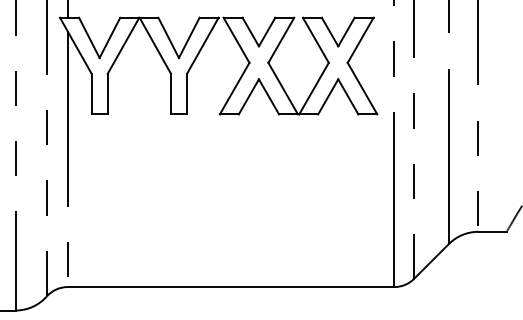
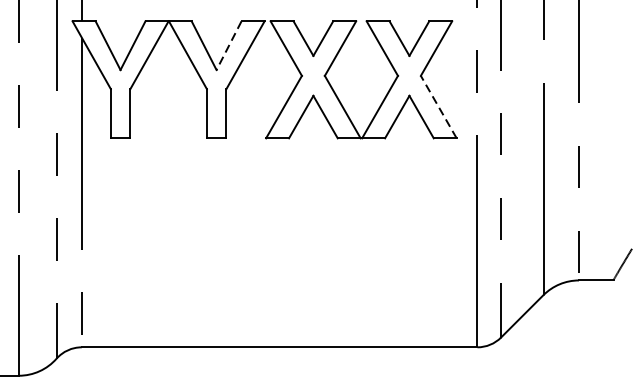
line: (189, 37) -> (229, 45), solid -> dashed
line: (362, 88) -> (438, 106), solid -> dashed

